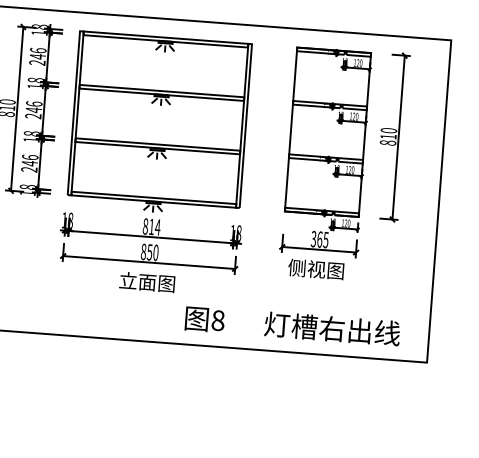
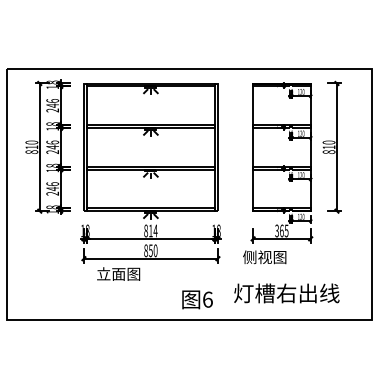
text: (315, 269) -> (264, 257), moved
text: (147, 281) -> (118, 273), moved
text: (217, 320) -> (207, 299), 8 -> 6
text: (332, 328) -> (286, 293), moved

